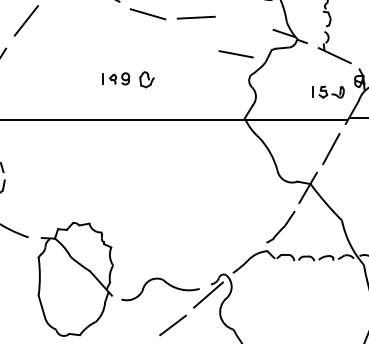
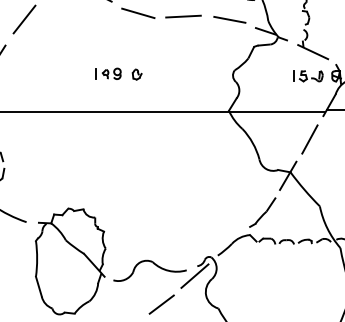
line: (235, 53) -> (229, 19), moved
part: (146, 79) -> (136, 74), size x0.71
part: (328, 92) -> (308, 76), moved

